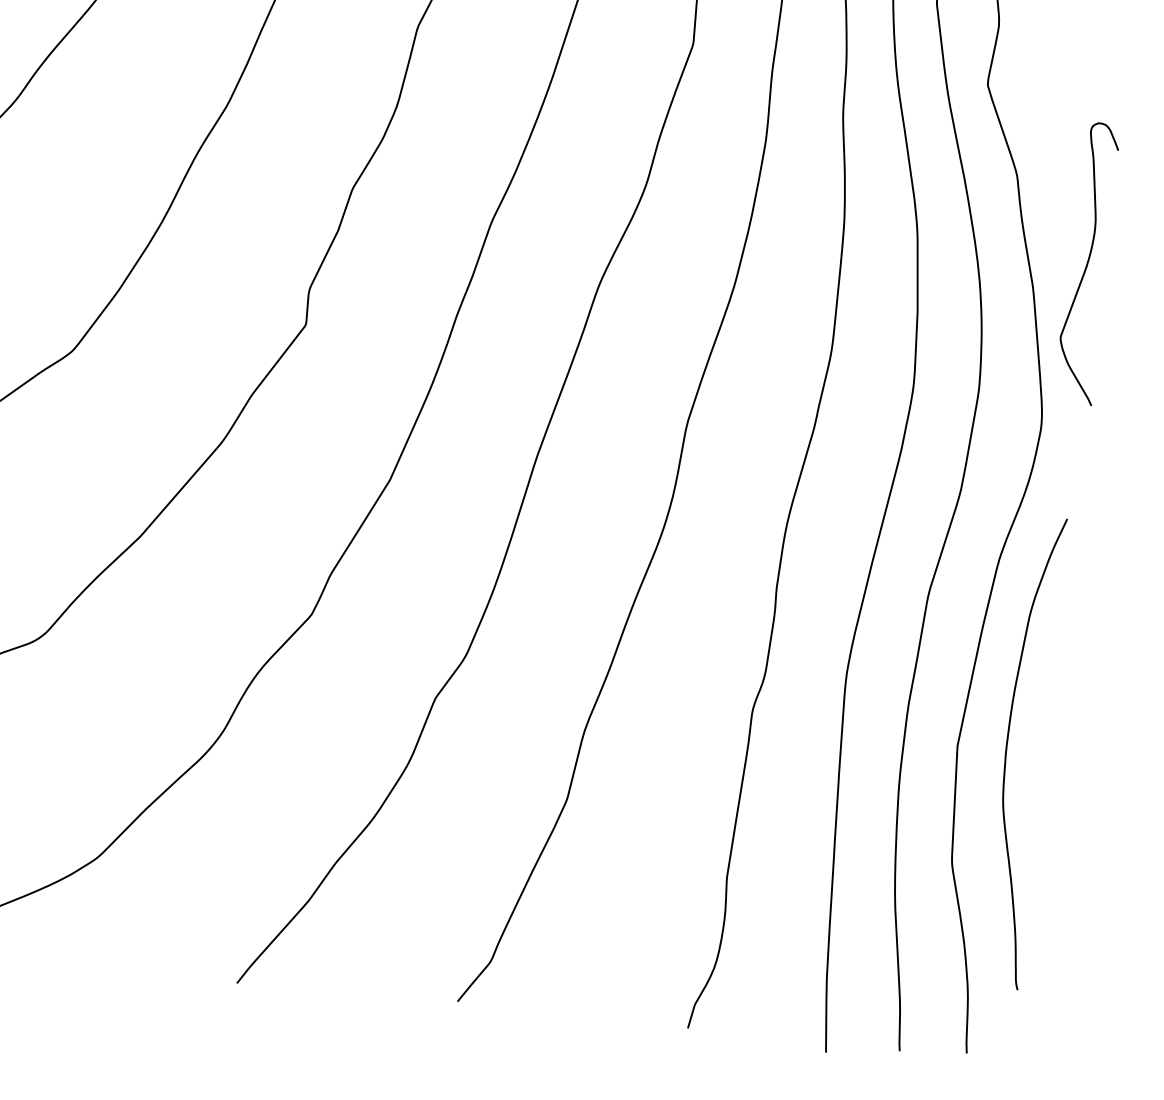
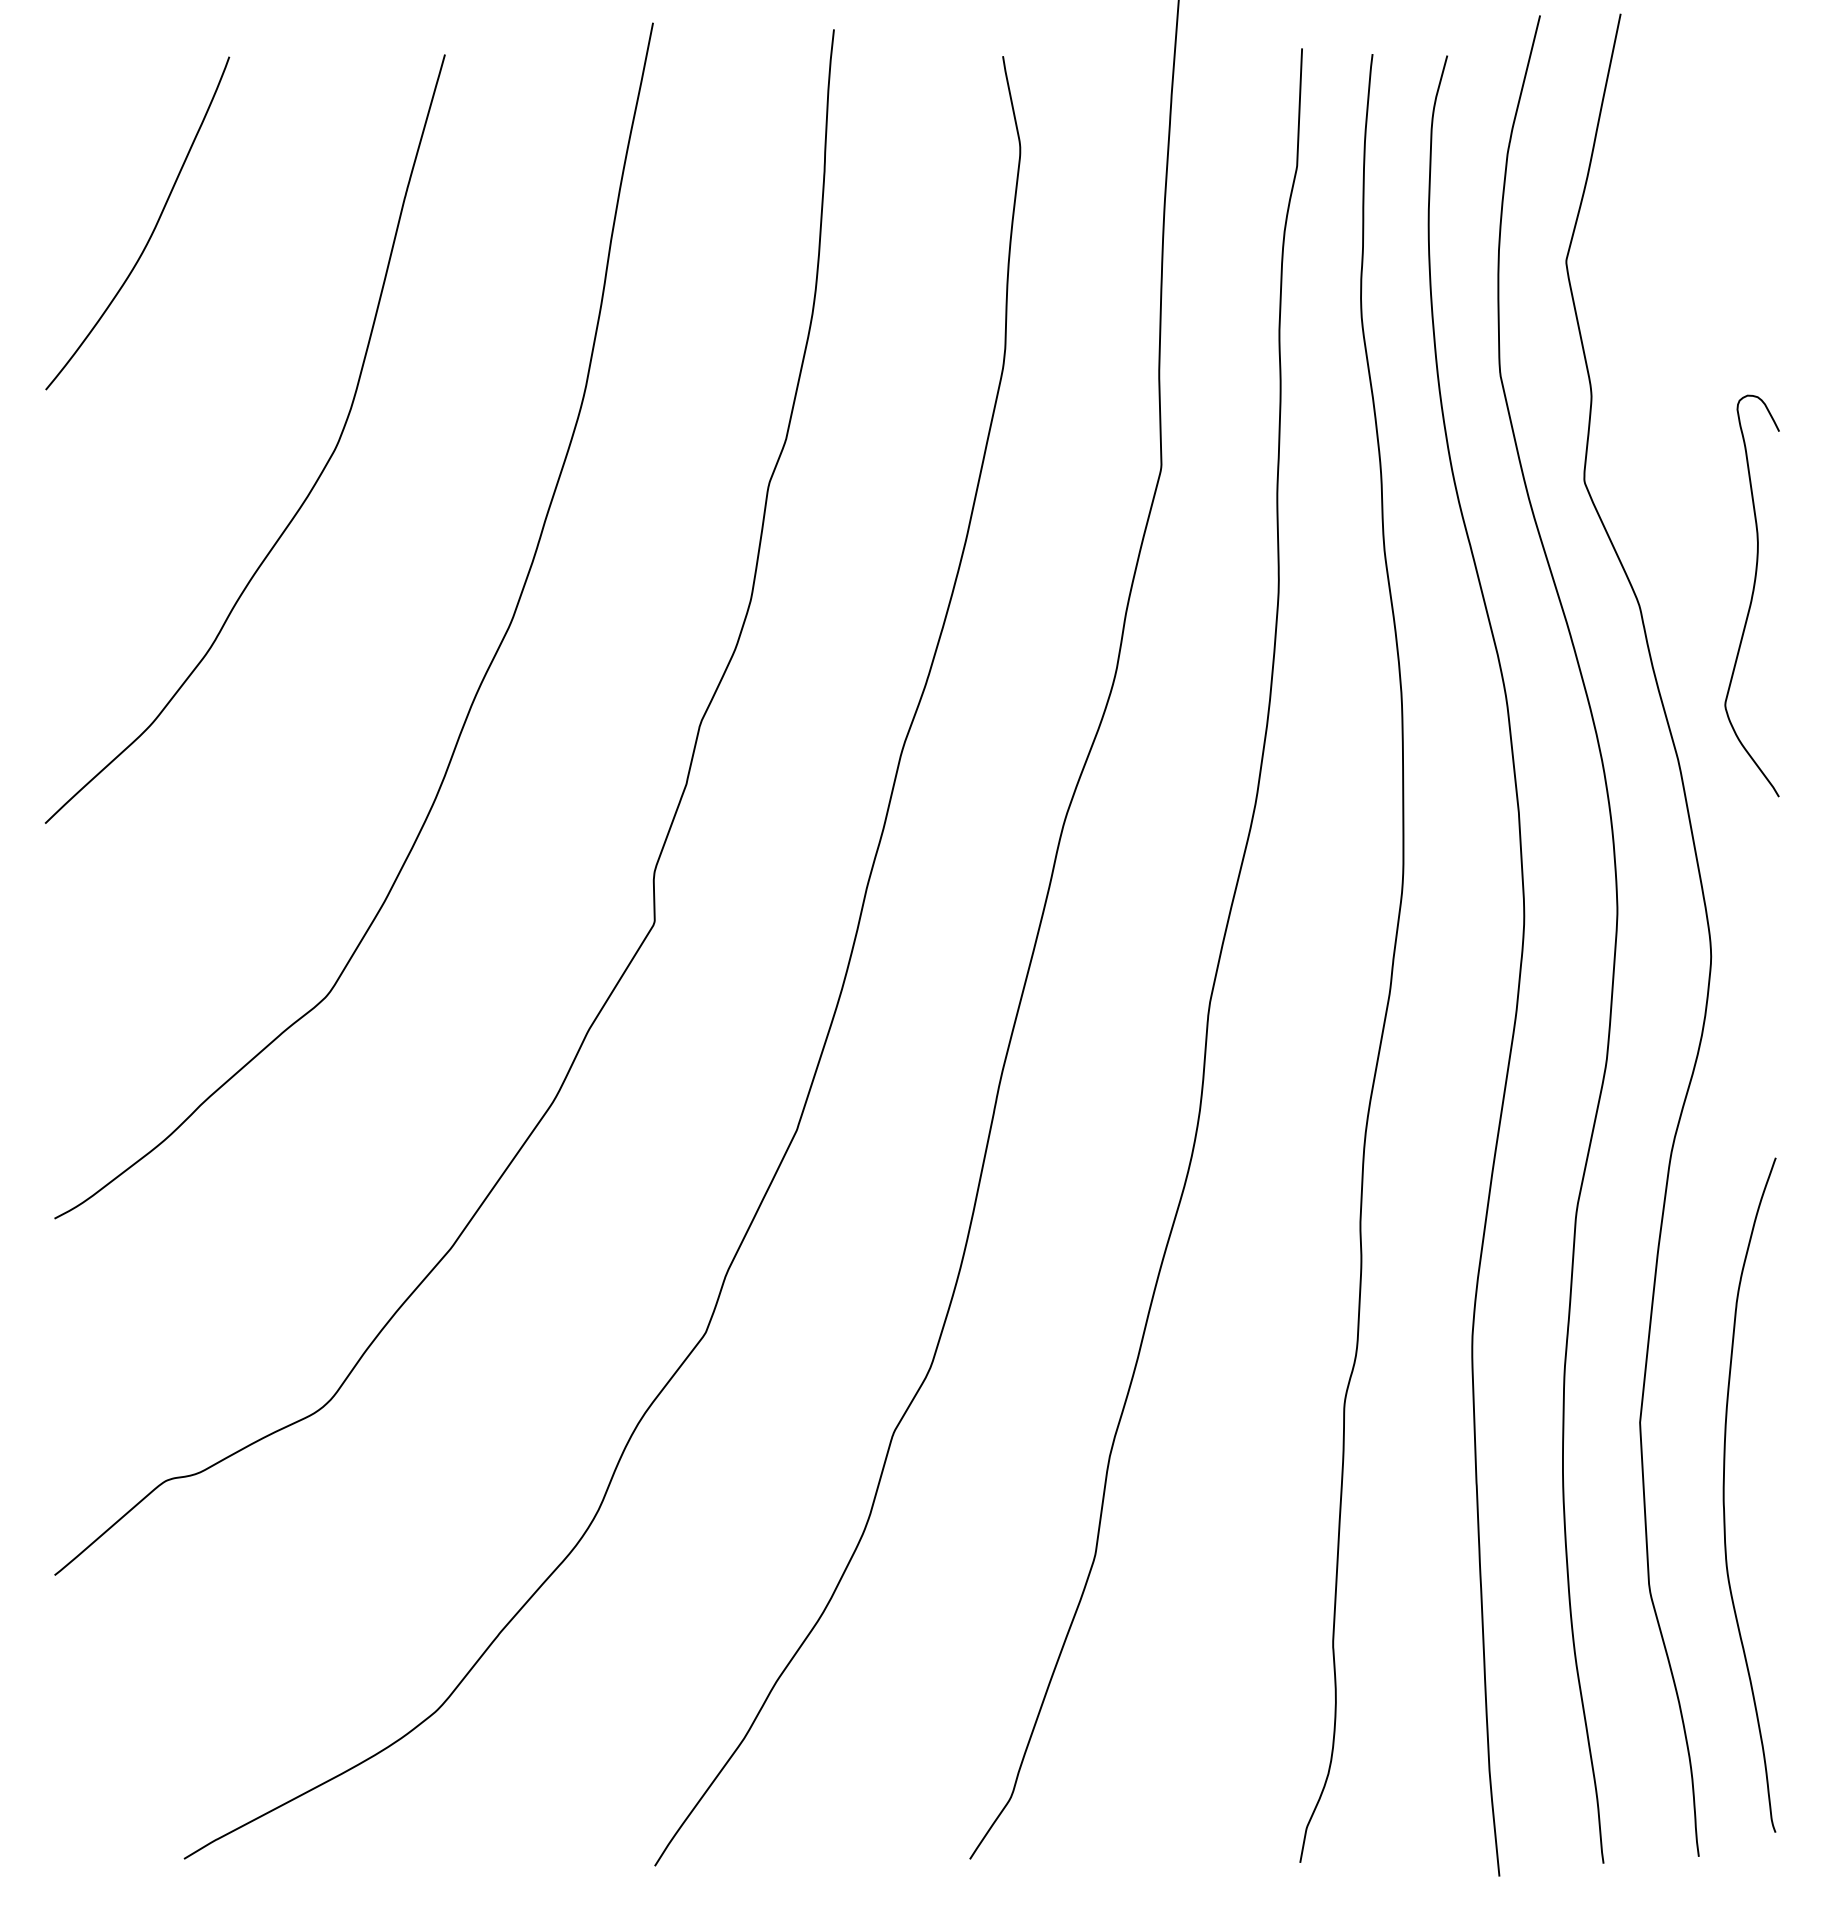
curve: (1086, 263) -> (1751, 595), moved
curve: (1006, 750) -> (1724, 1494), moved

